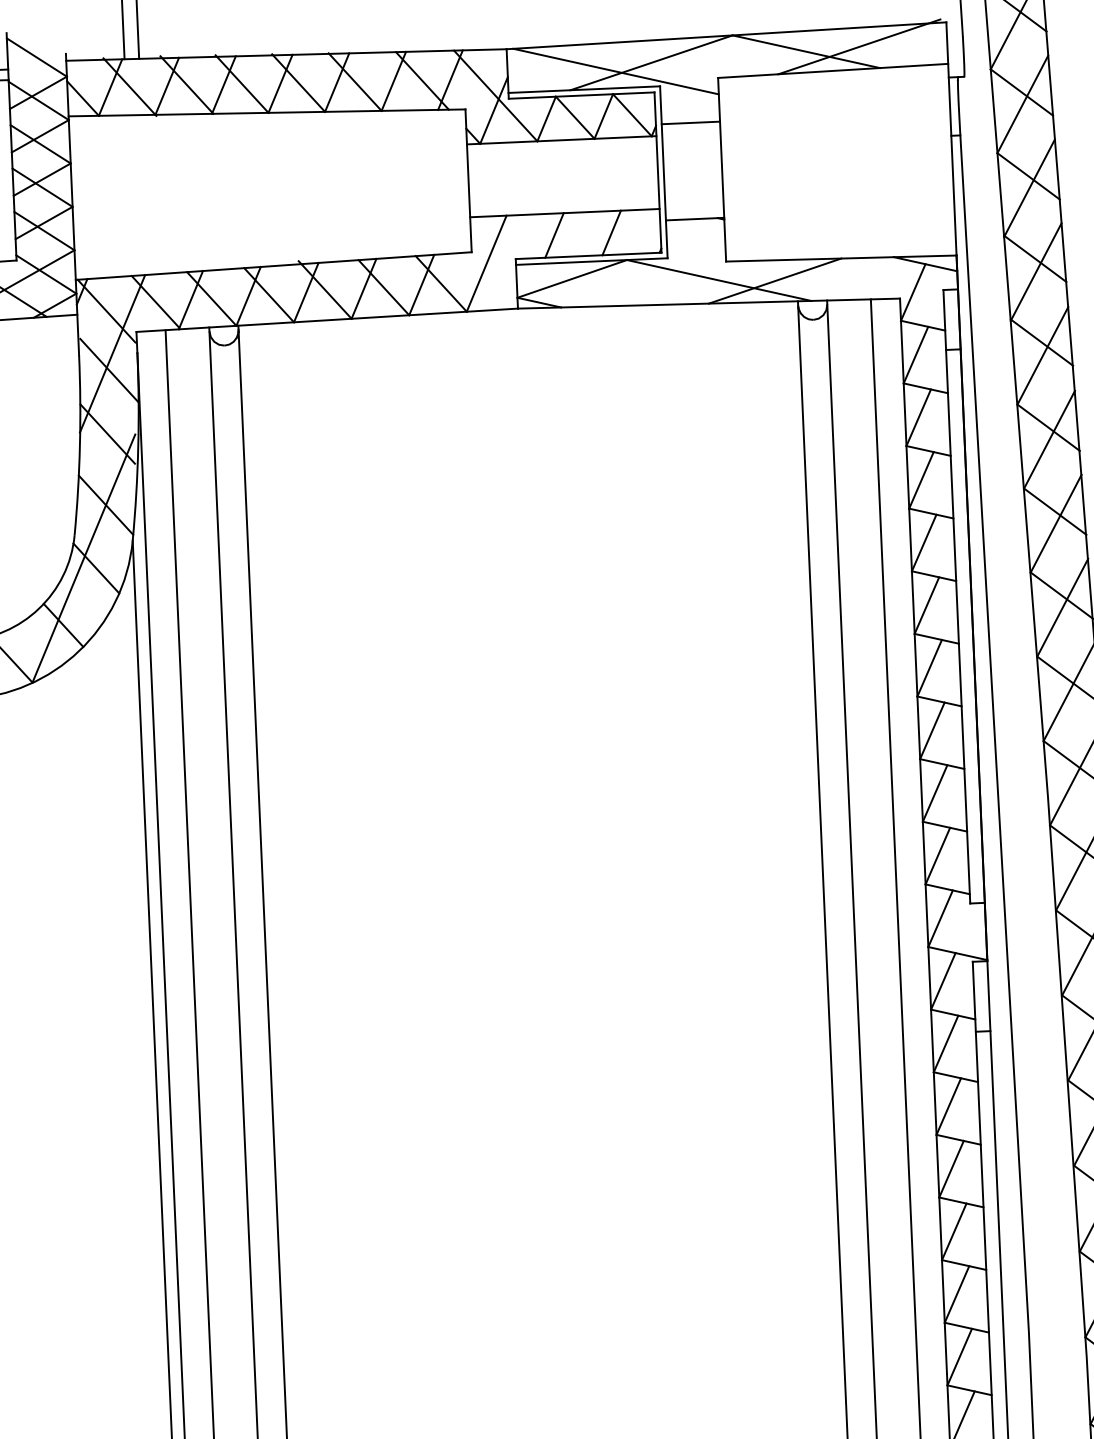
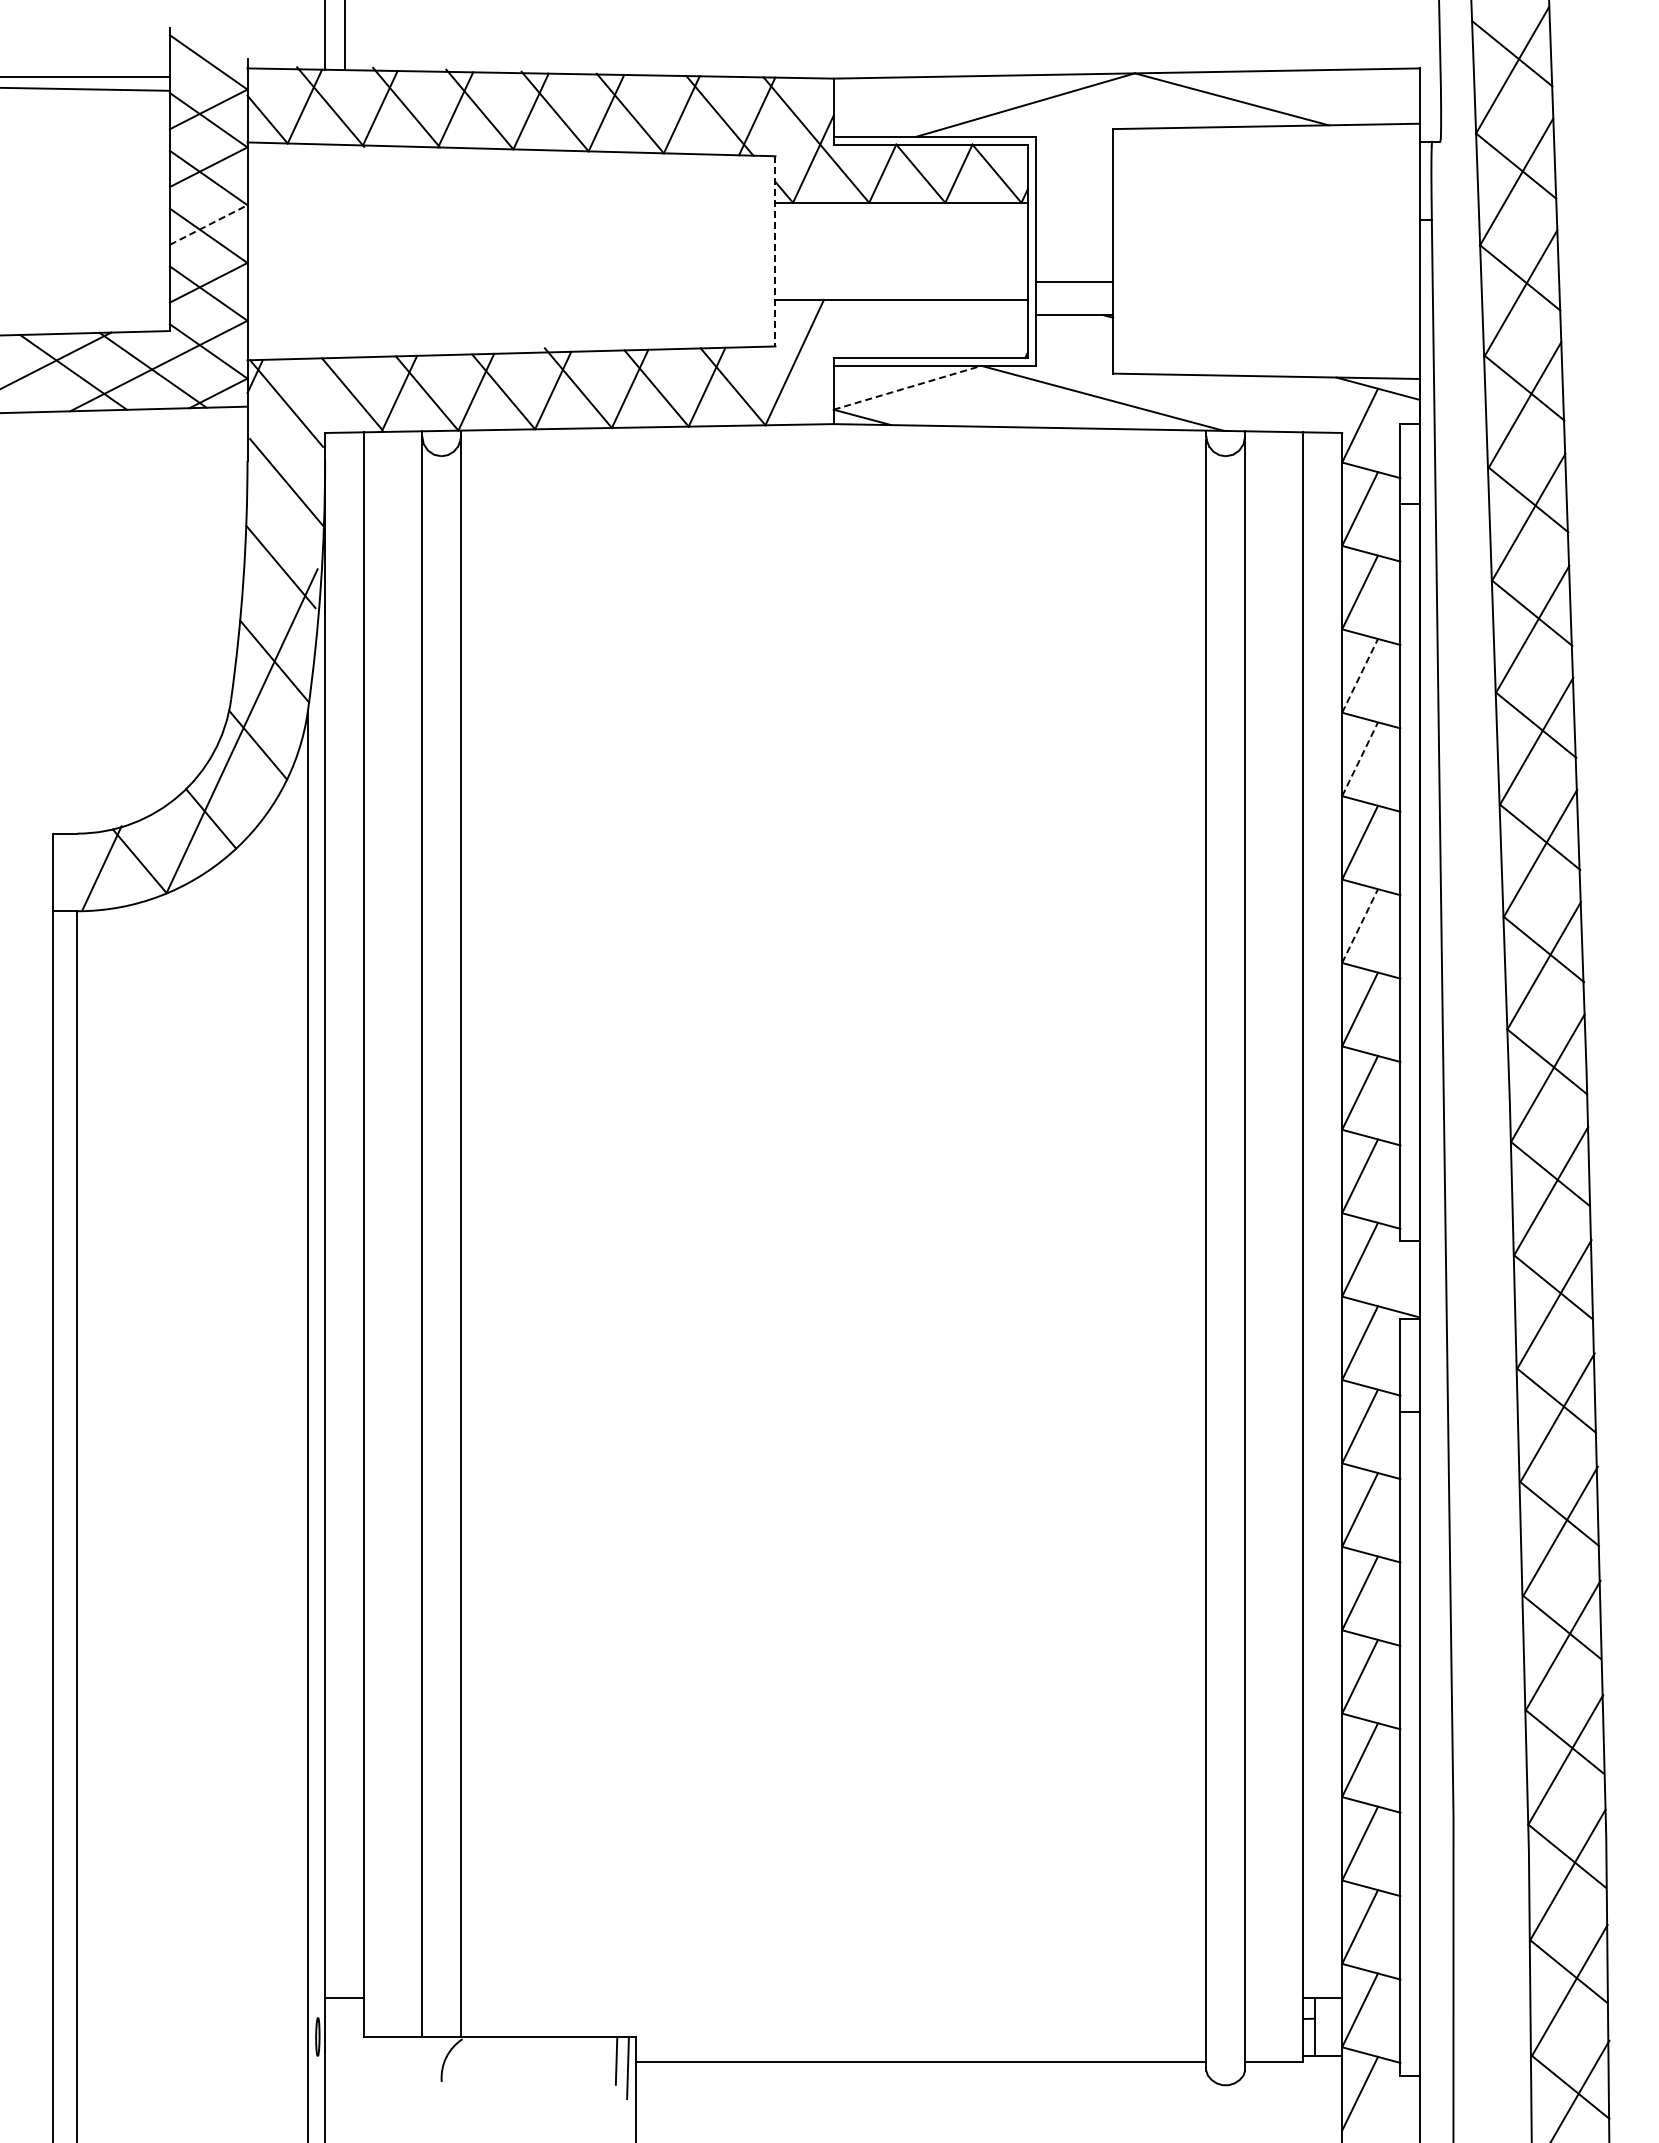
line: (859, 46) -> (1302, 95), removed
line: (615, 71) -> (977, 114), removed
line: (691, 123) -> (1074, 282), moved
line: (42, 180) -> (208, 225), solid -> dashed
line: (468, 180) -> (775, 251), solid -> dashed
line: (611, 232) -> (962, 328), removed
line: (554, 235) -> (886, 328), removed
line: (572, 278) -> (908, 387), solid -> dashed
line: (774, 281) -> (1176, 402), removed
line: (112, 353) -> (292, 460), removed
line: (921, 480) -> (1360, 675), solid -> dashed
line: (924, 542) -> (1360, 758), solid -> dashed
line: (929, 667) -> (1360, 925), solid -> dashed

